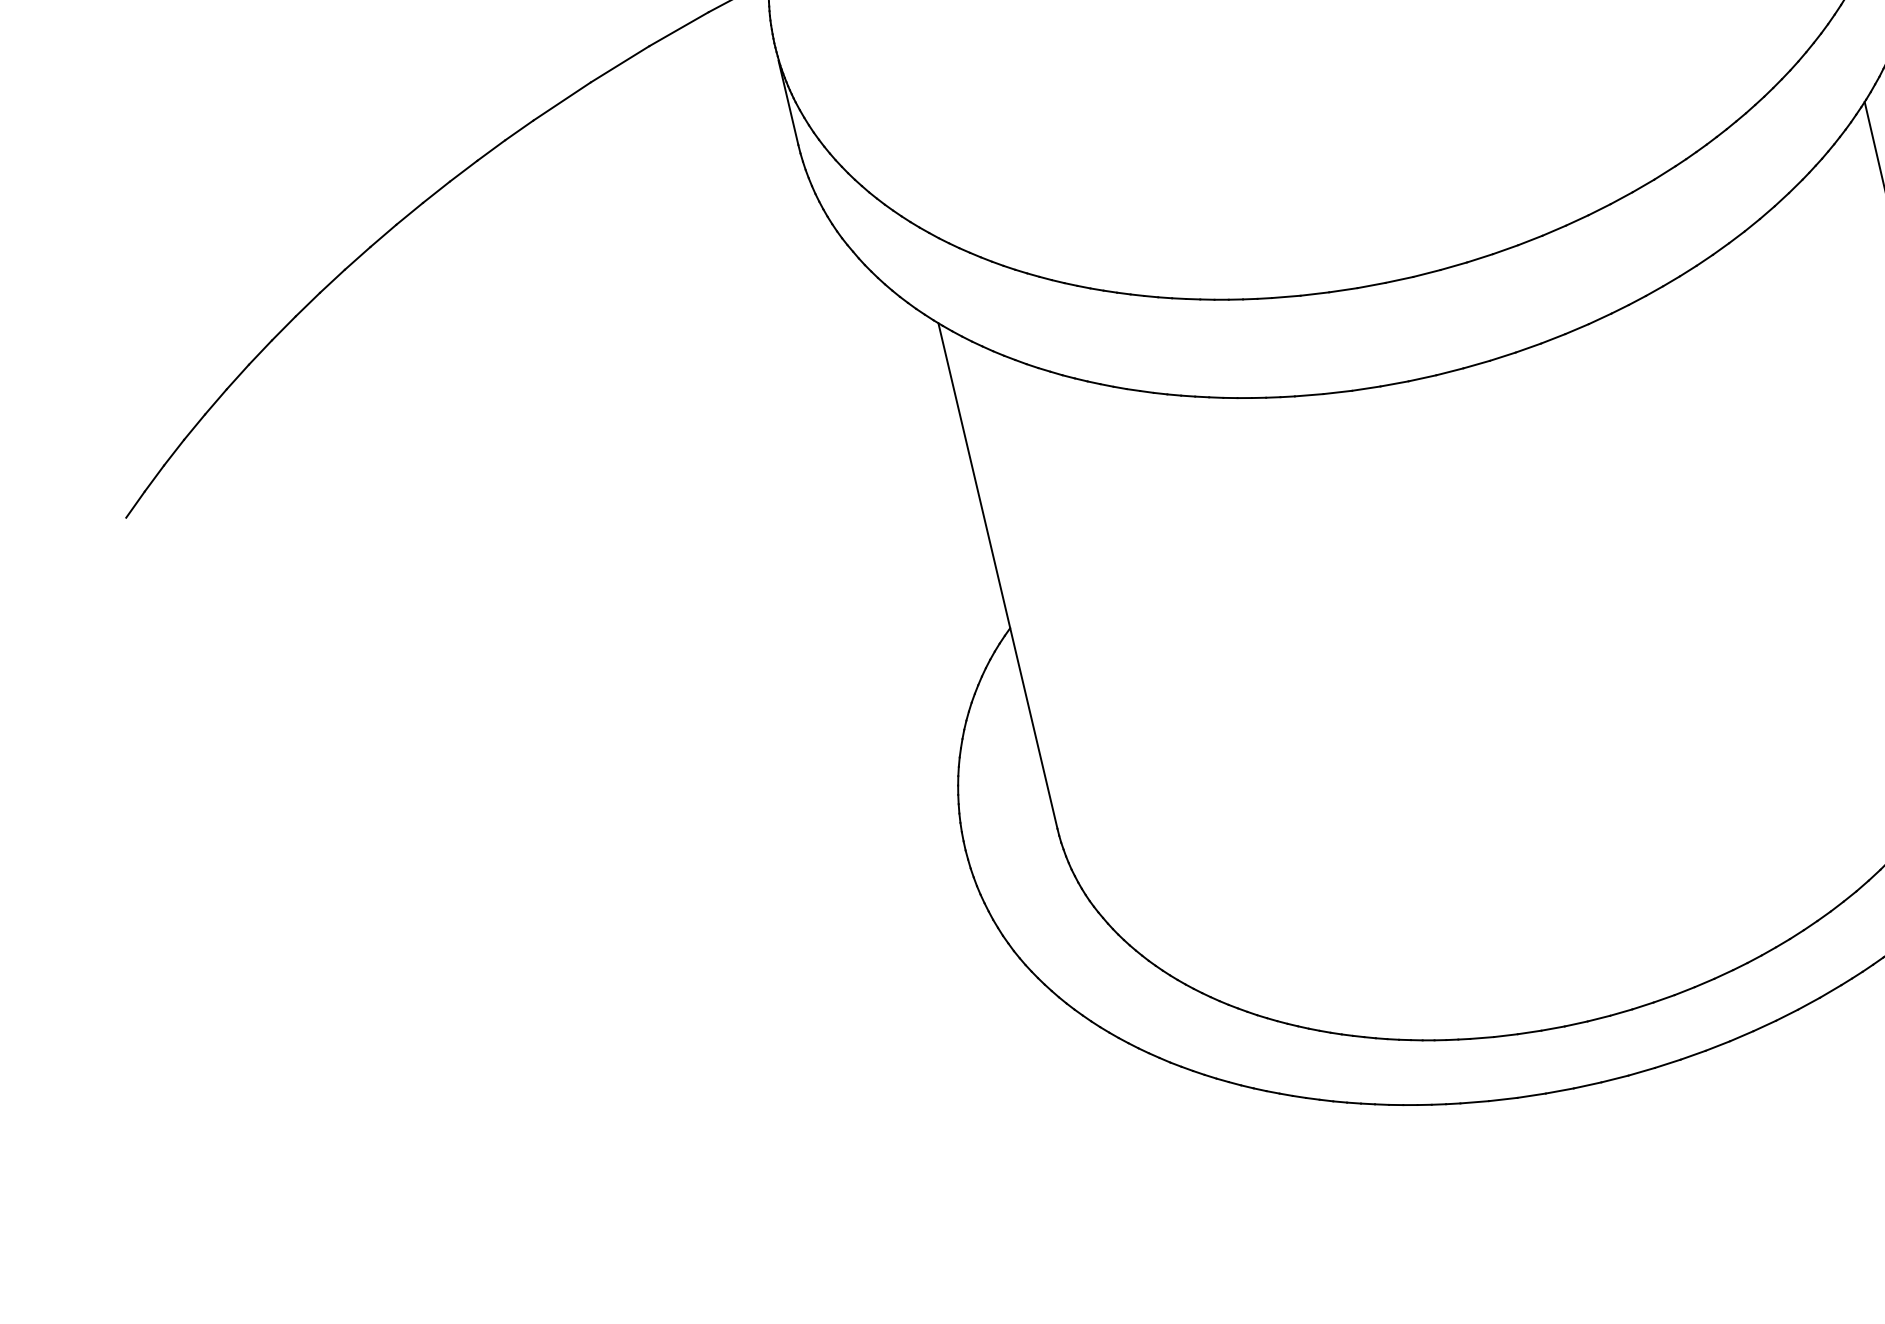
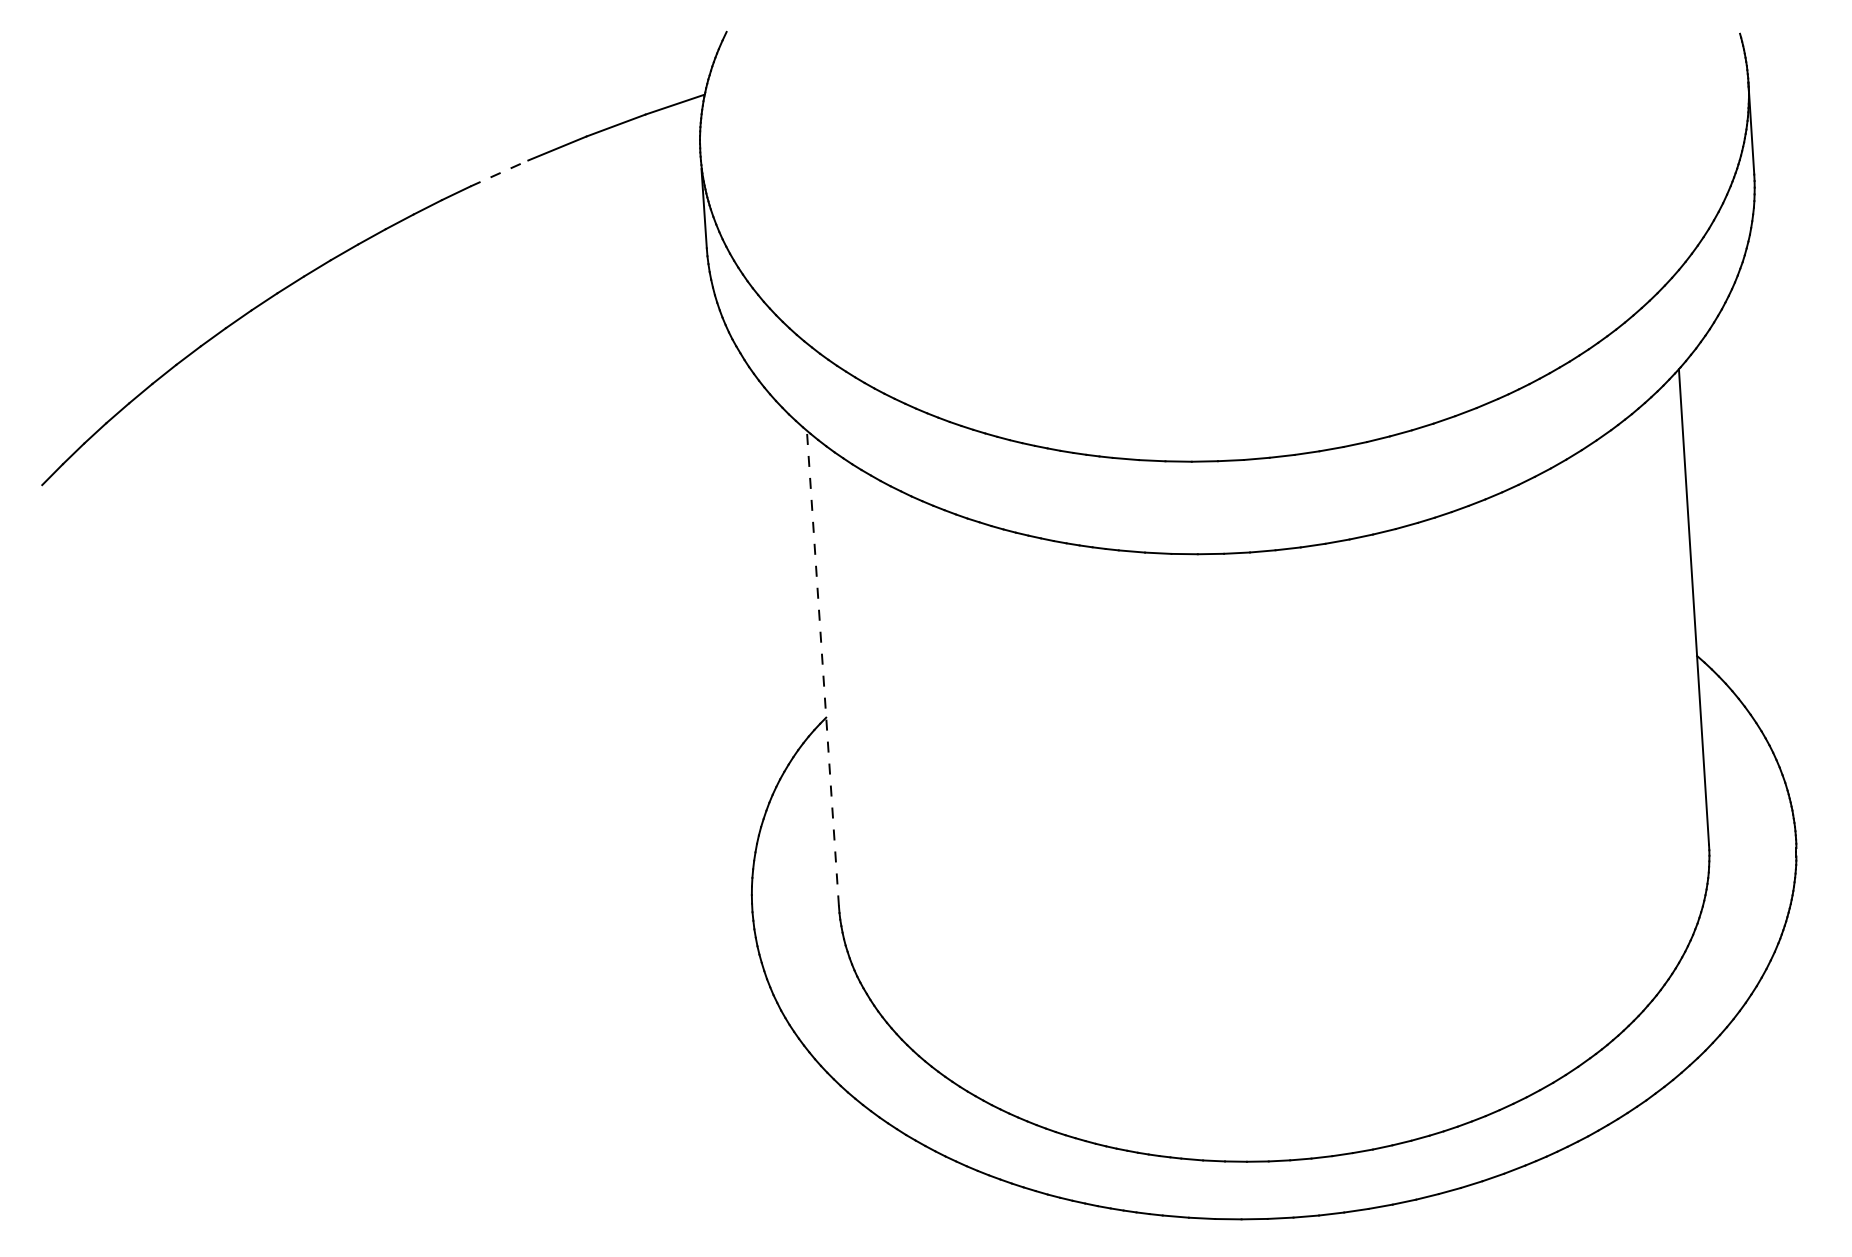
line: (562, 101) -> (499, 173), solid -> dashed
line: (997, 576) -> (822, 668), solid -> dashed

